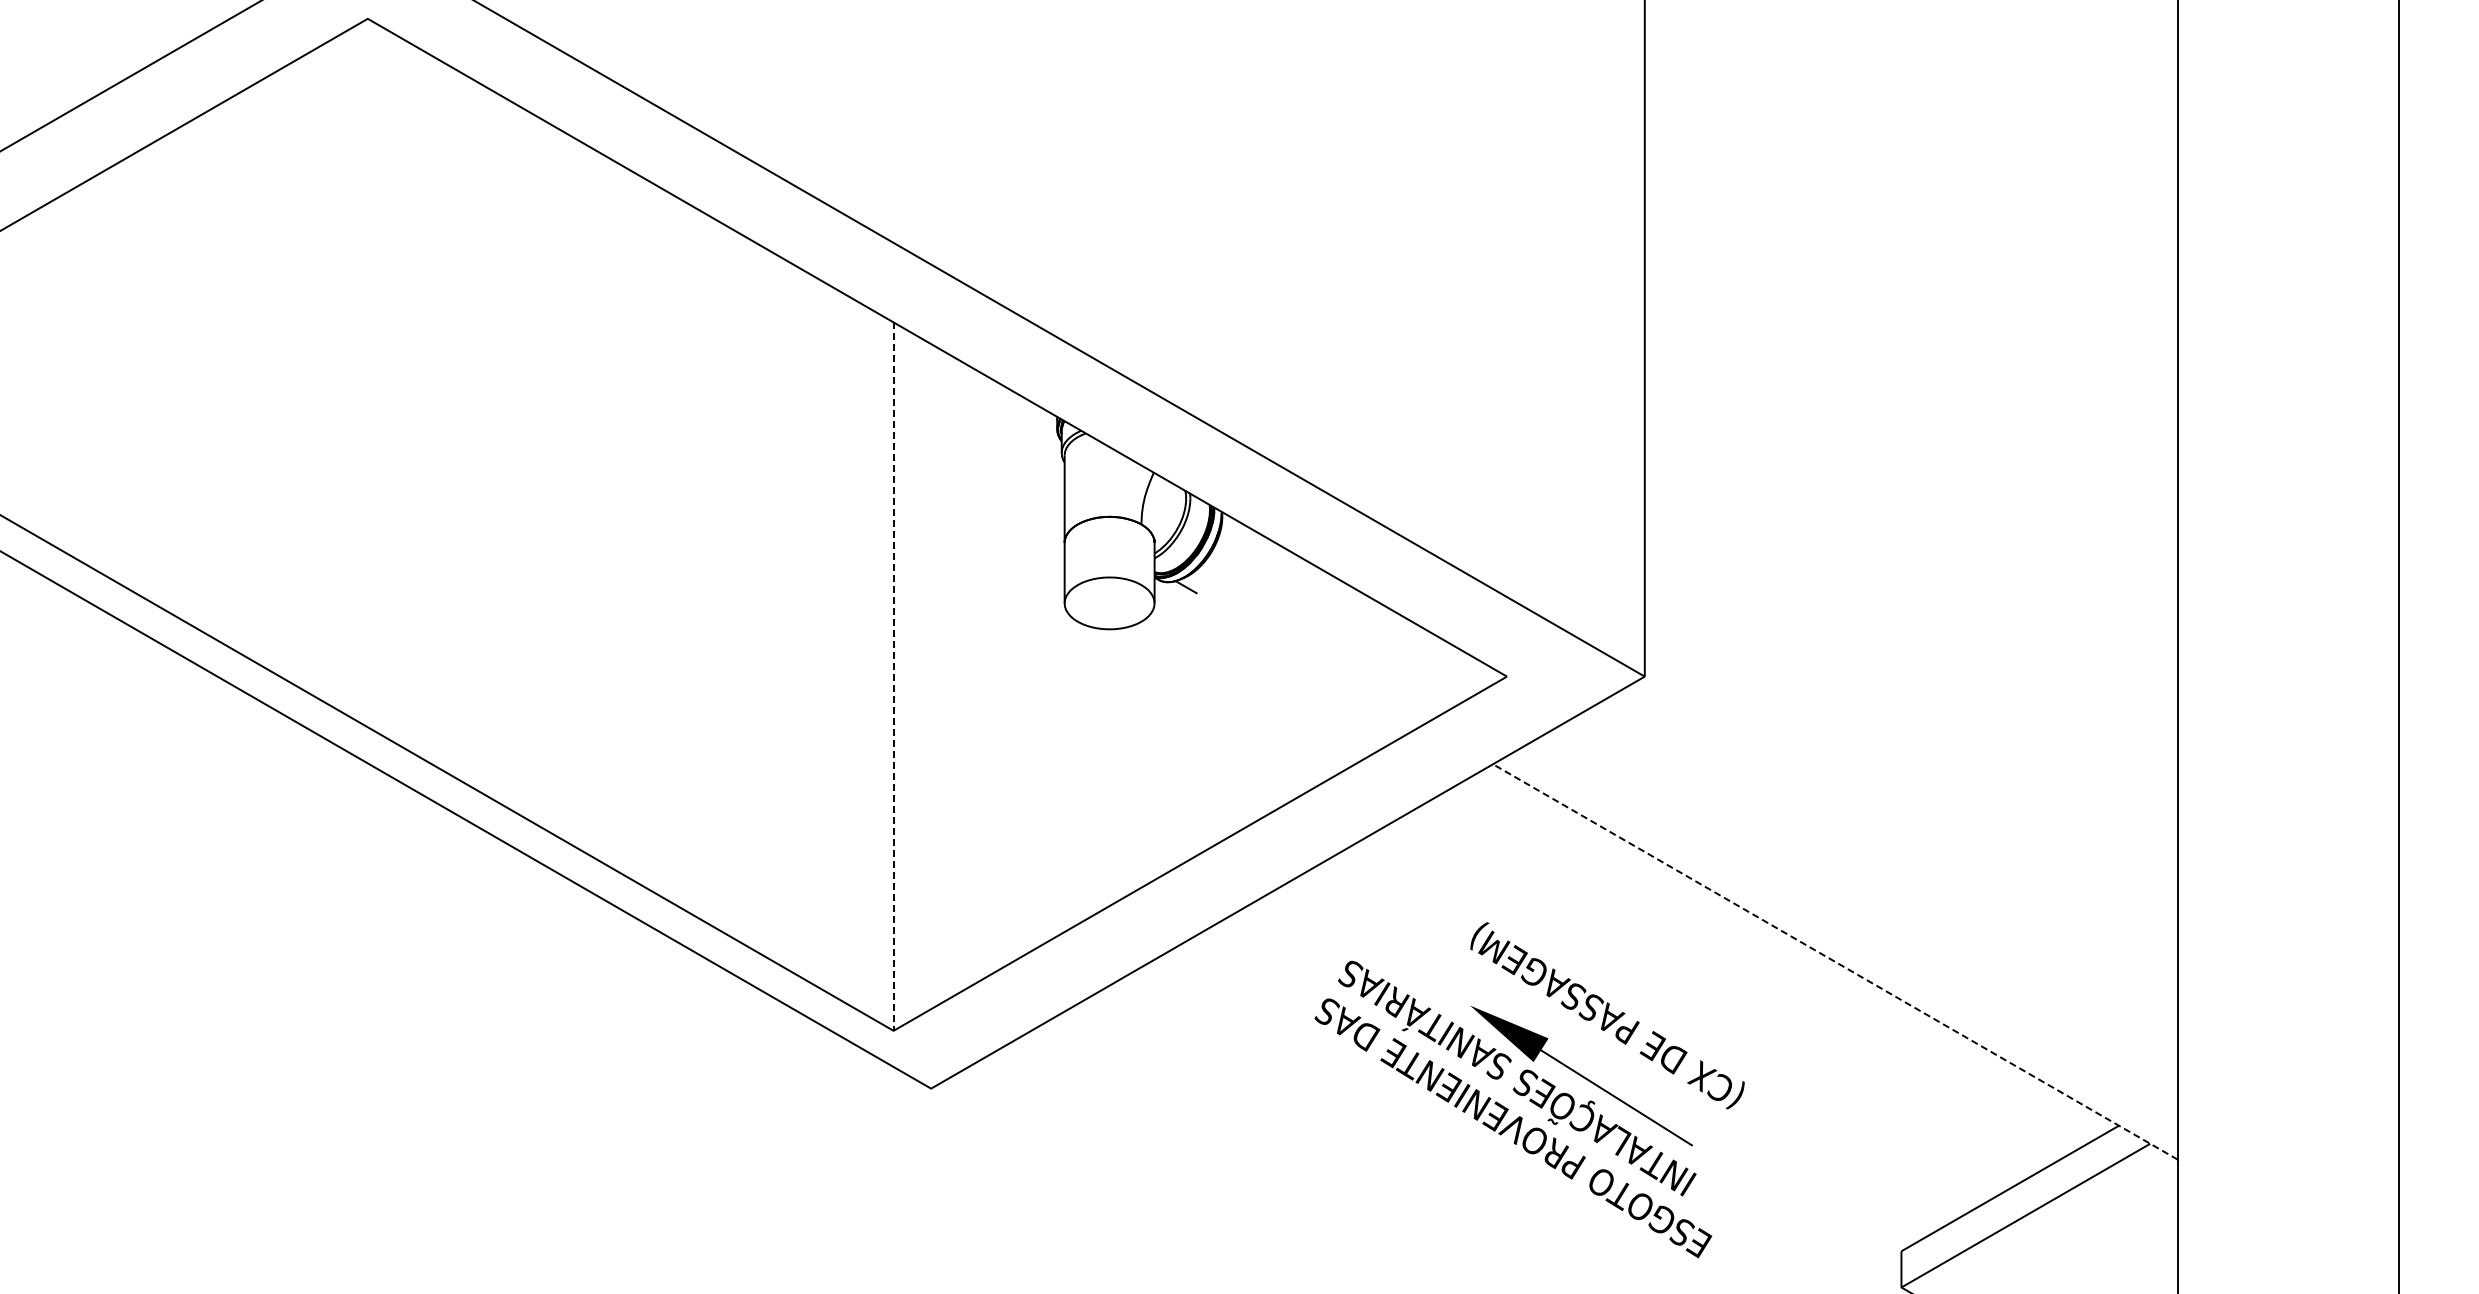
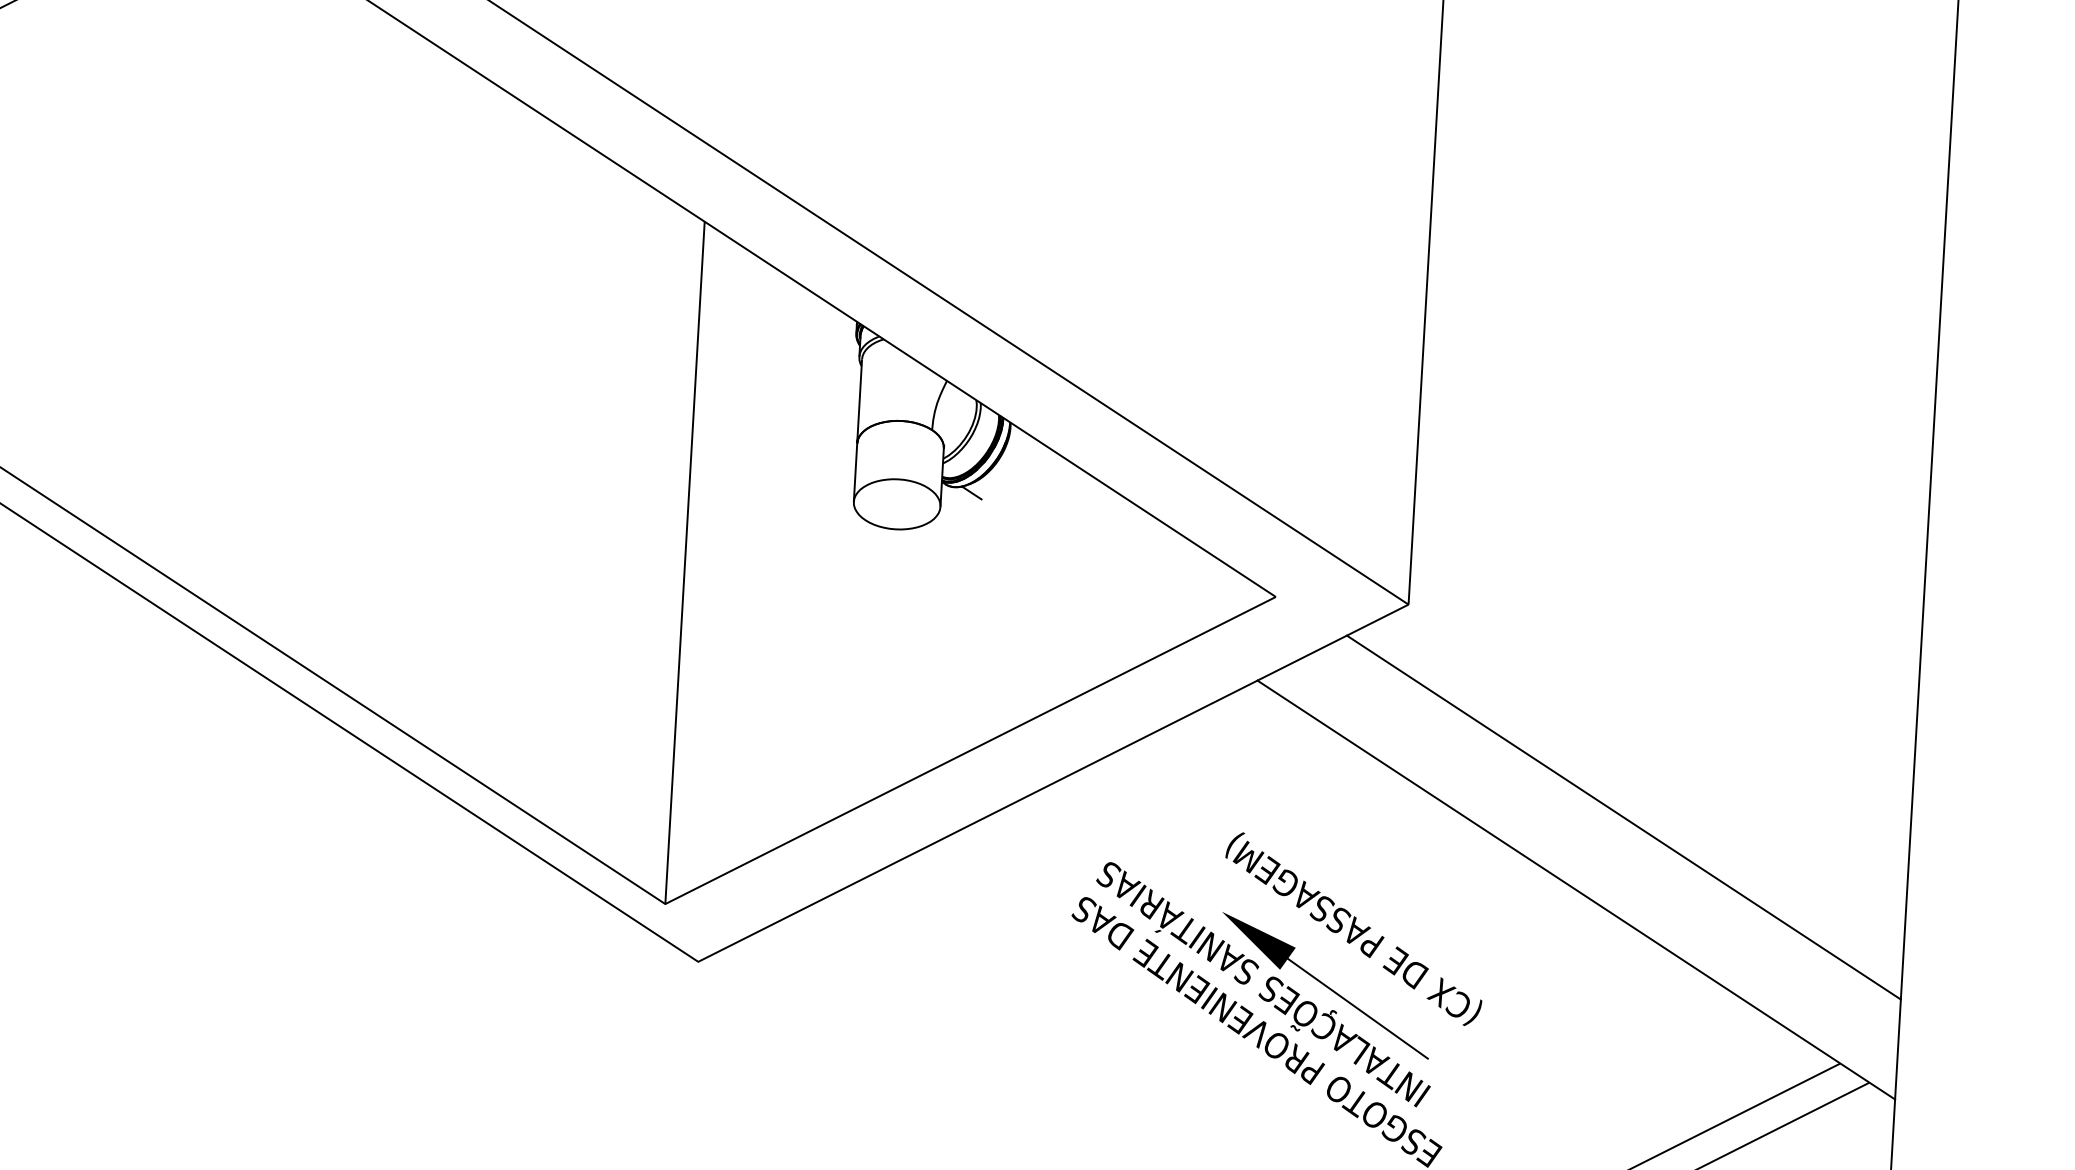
line: (893, 677) -> (684, 563), dashed -> solid
line: (1879, 883) -> (1623, 816), added
line: (1834, 961) -> (1575, 889), dashed -> solid

